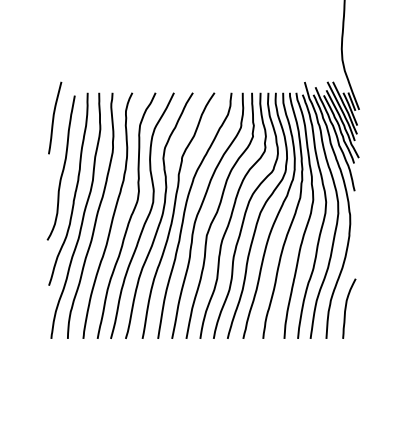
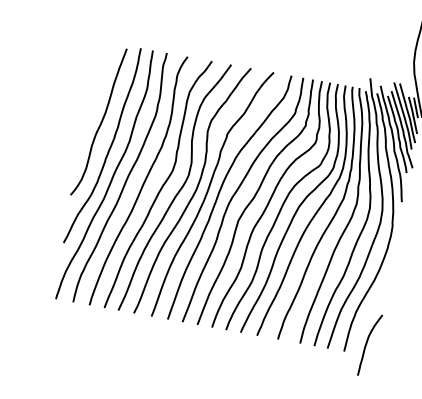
curve: (54, 117) -> (101, 67), removed
curve: (346, 308) -> (367, 344), moved

